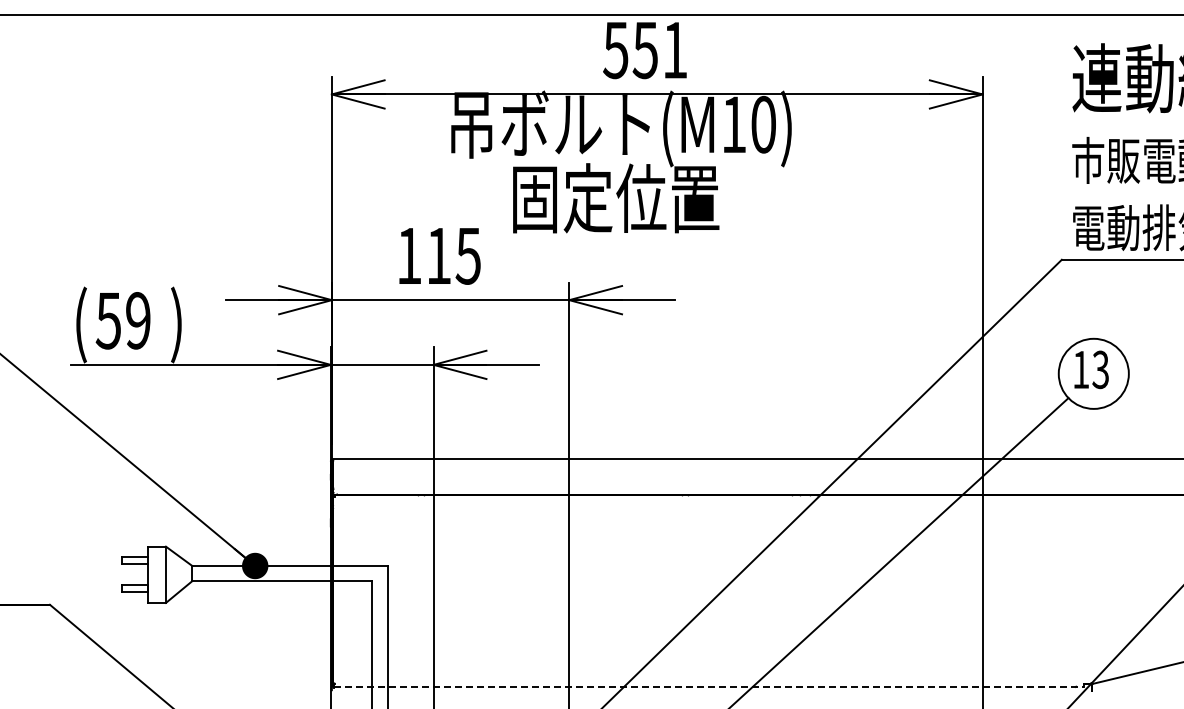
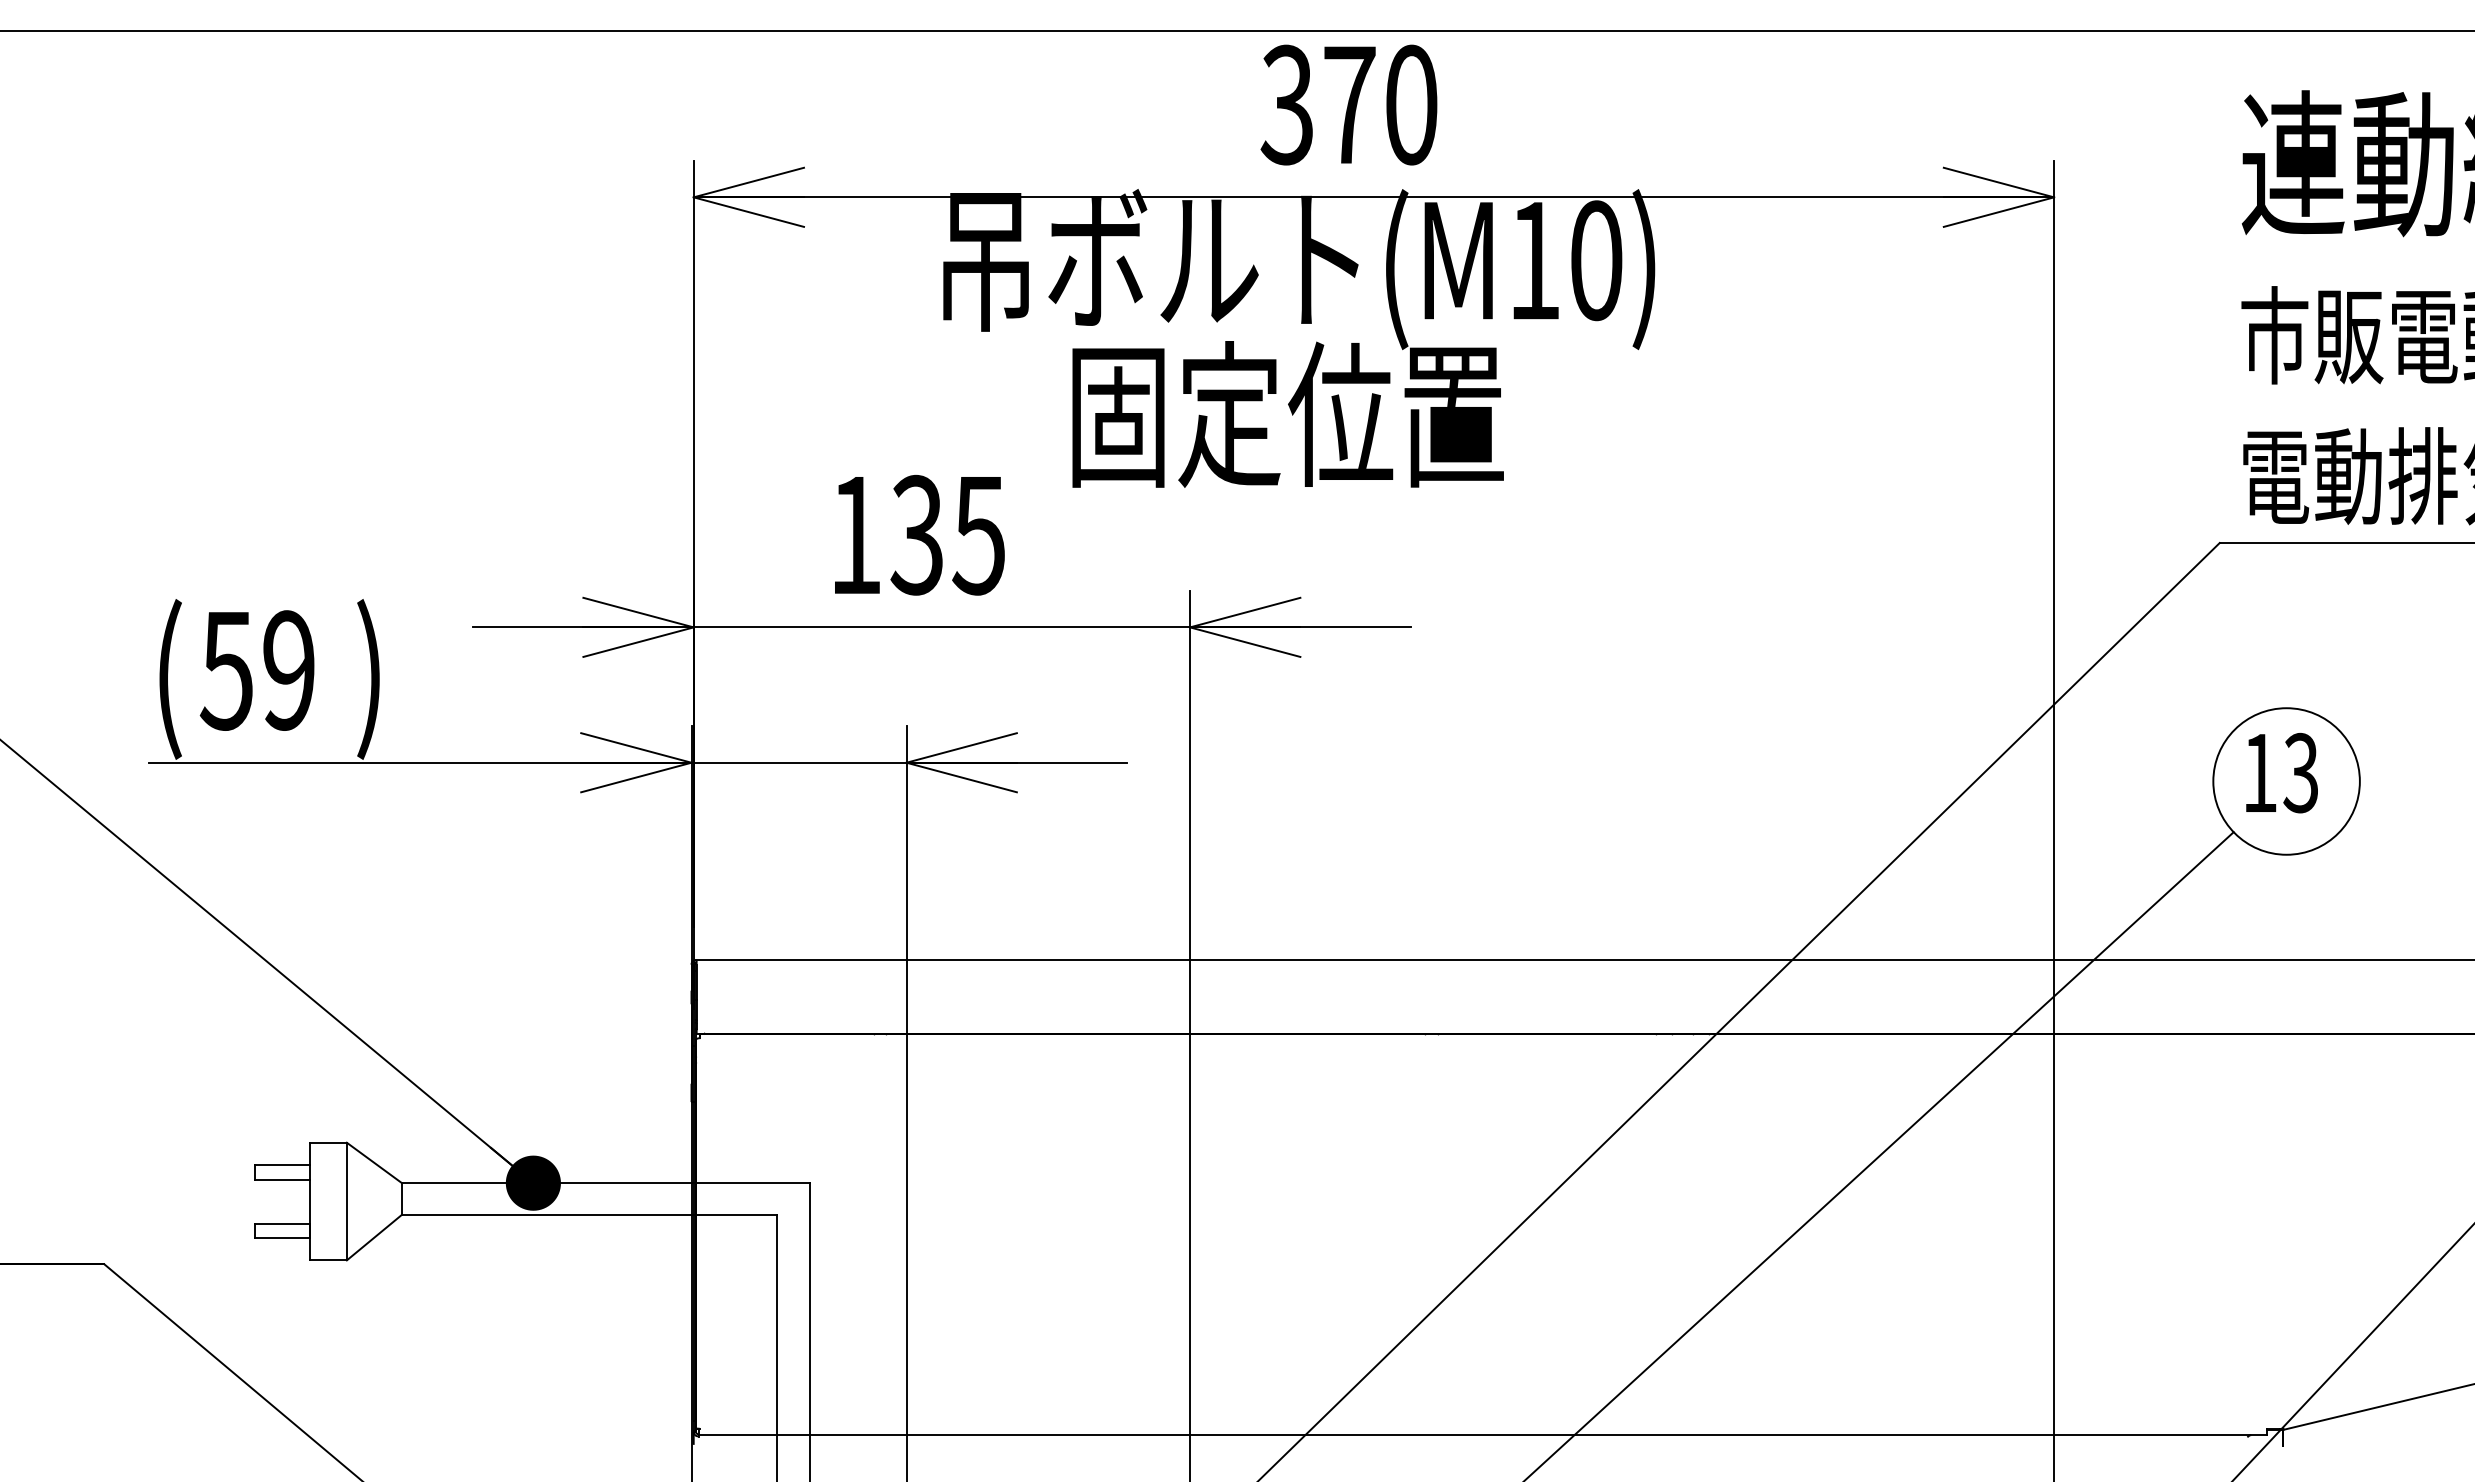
text: (645, 50) -> (1349, 105), 551 -> 370
text: (438, 255) -> (916, 534), 115 -> 135
line: (709, 686) -> (1483, 1435), dashed -> solid

